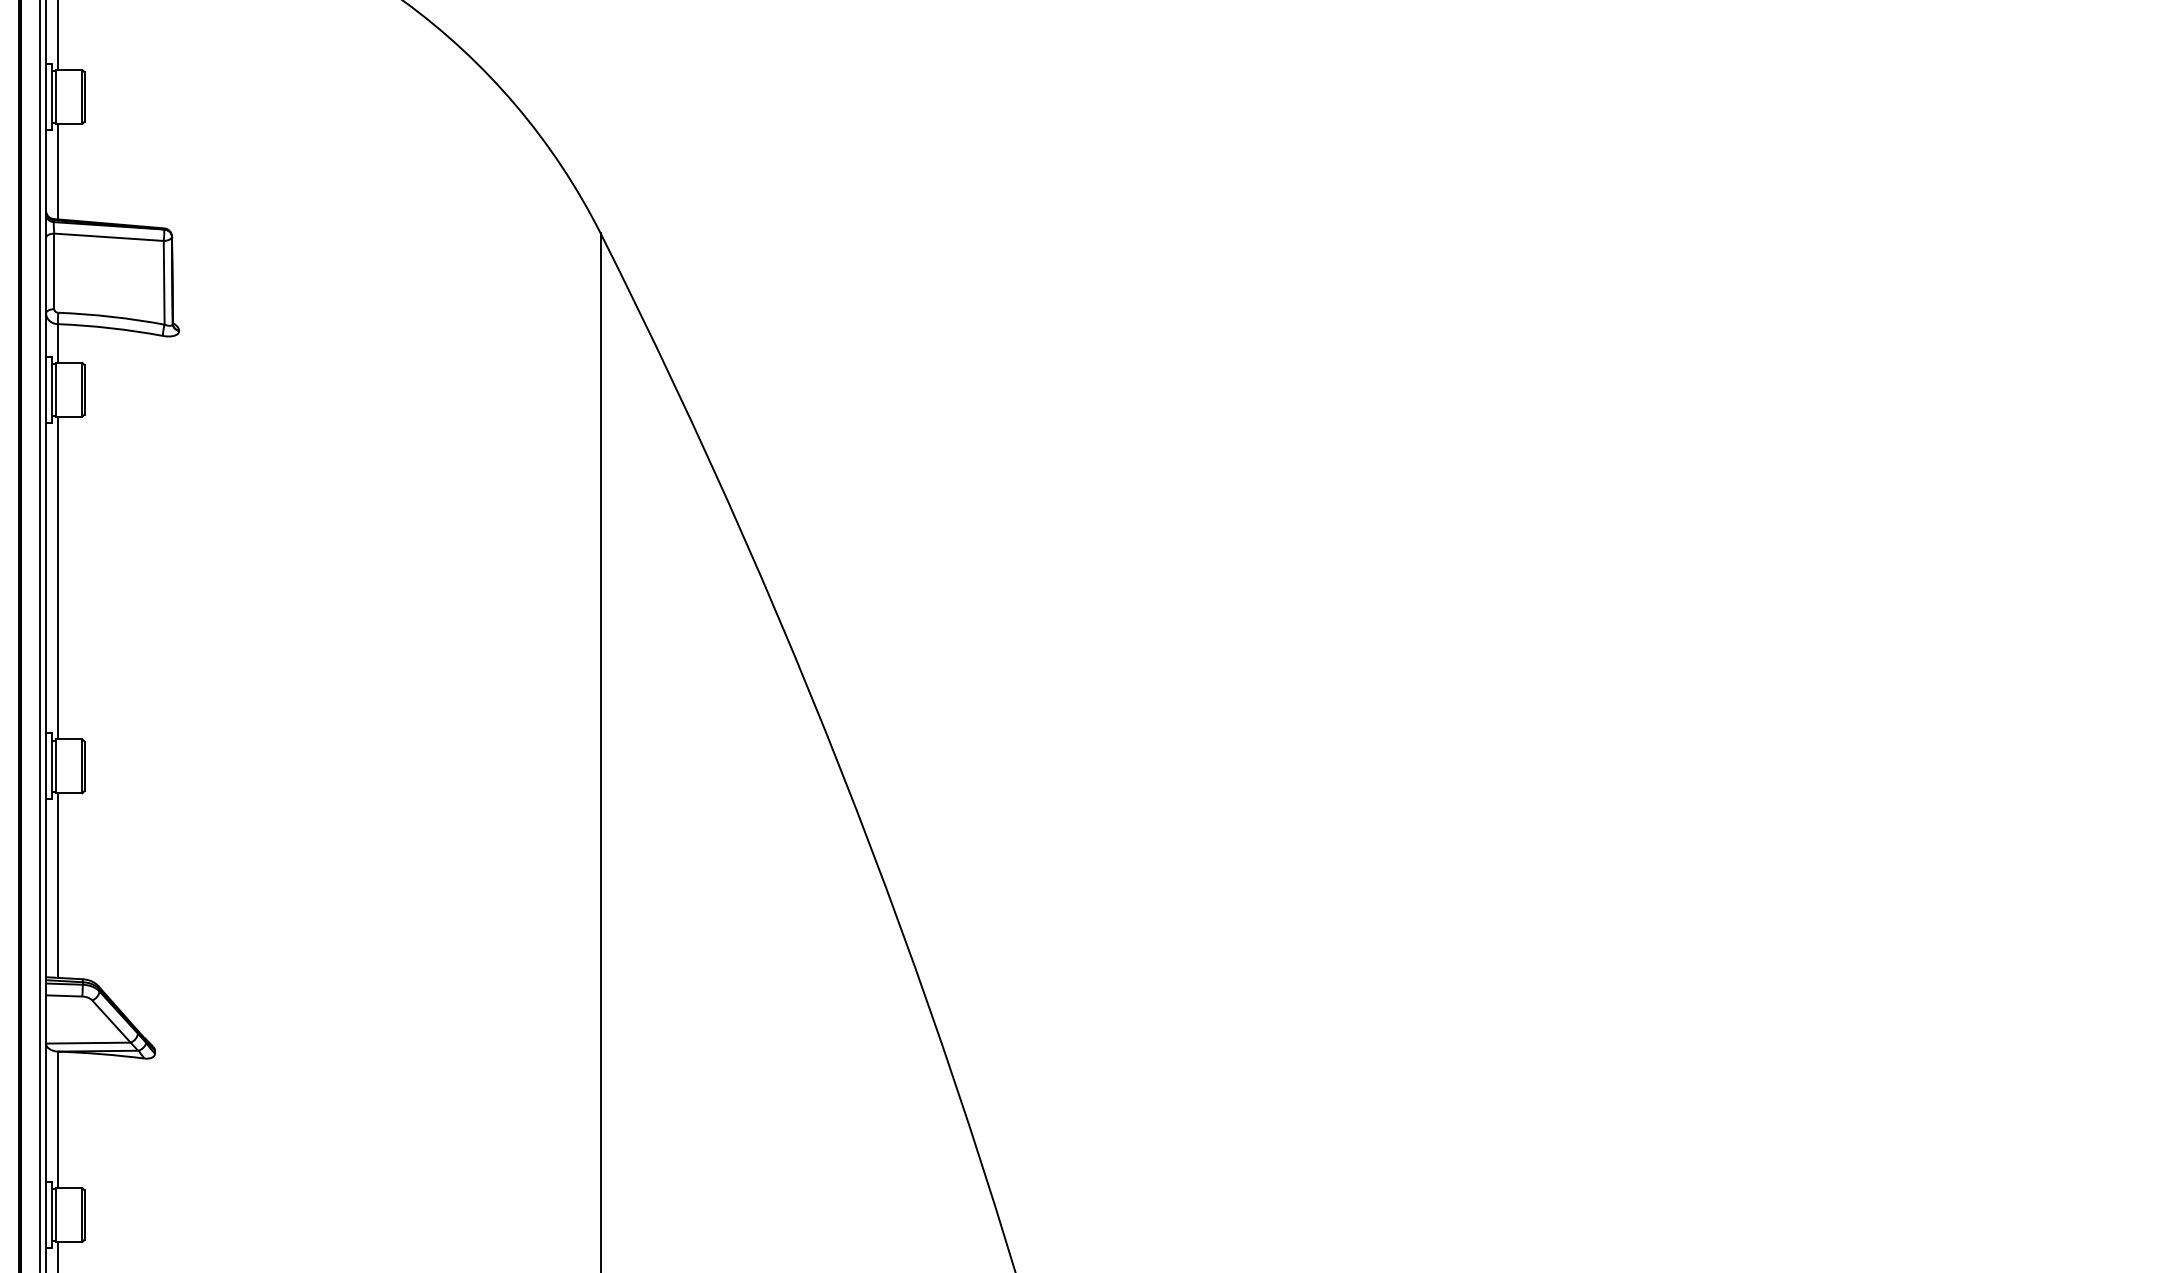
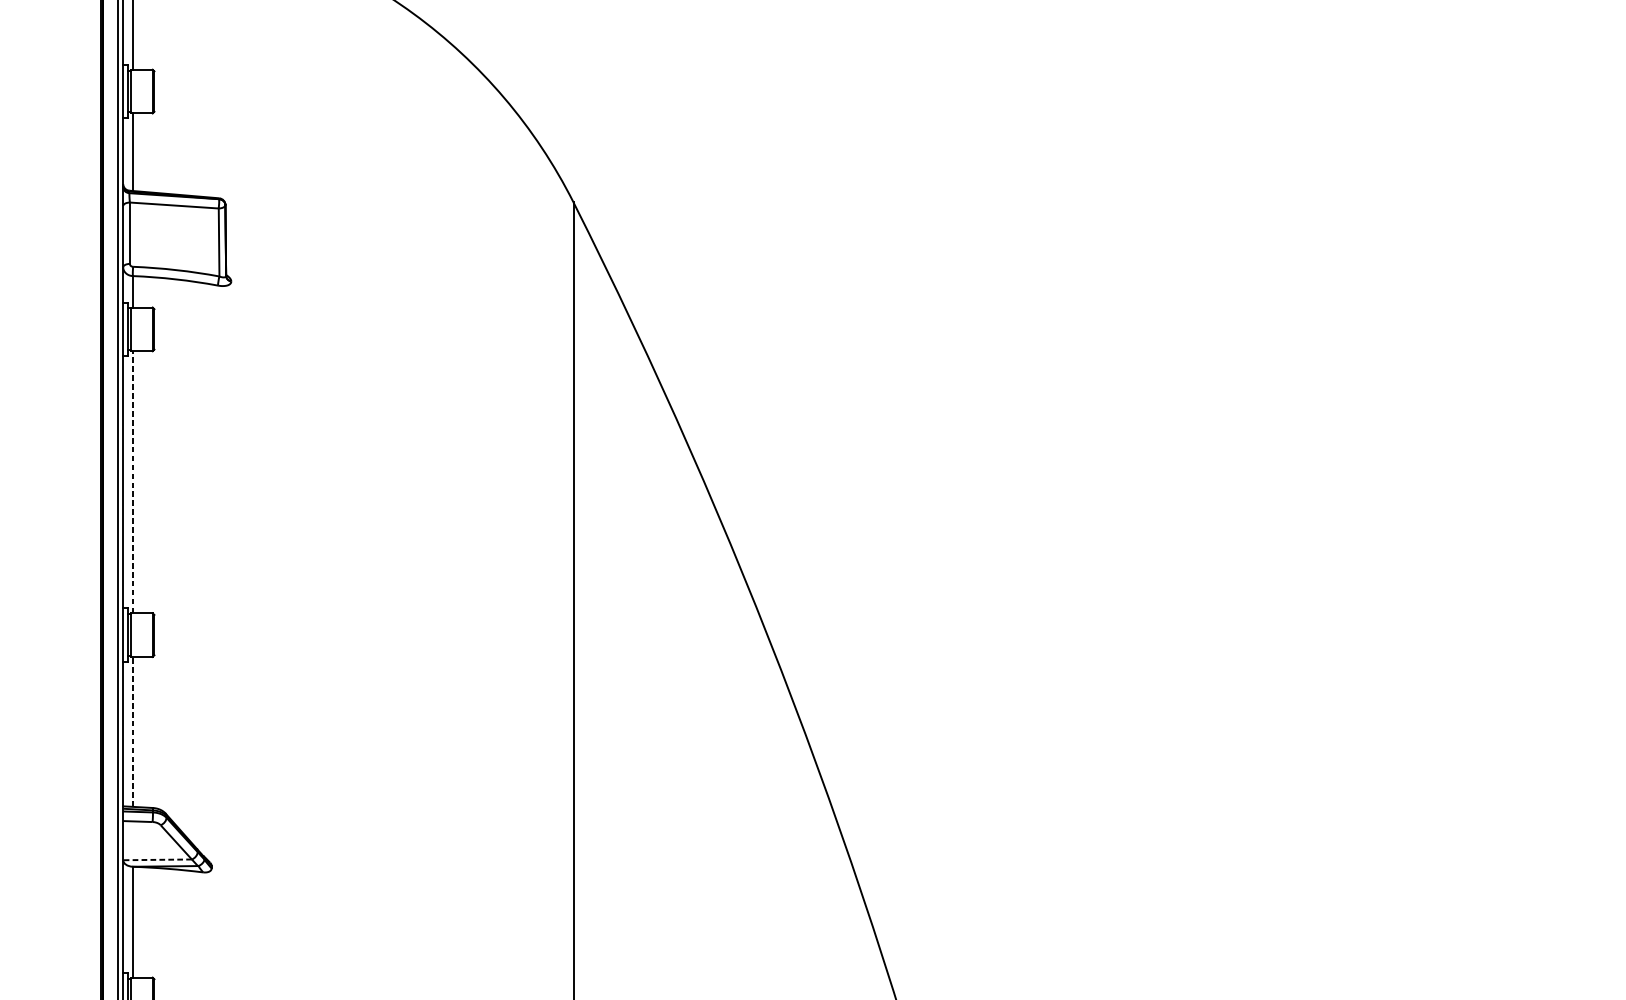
line: (57, 577) -> (132, 481), solid -> dashed
line: (57, 885) -> (132, 731), solid -> dashed
line: (87, 1043) -> (156, 860), solid -> dashed

